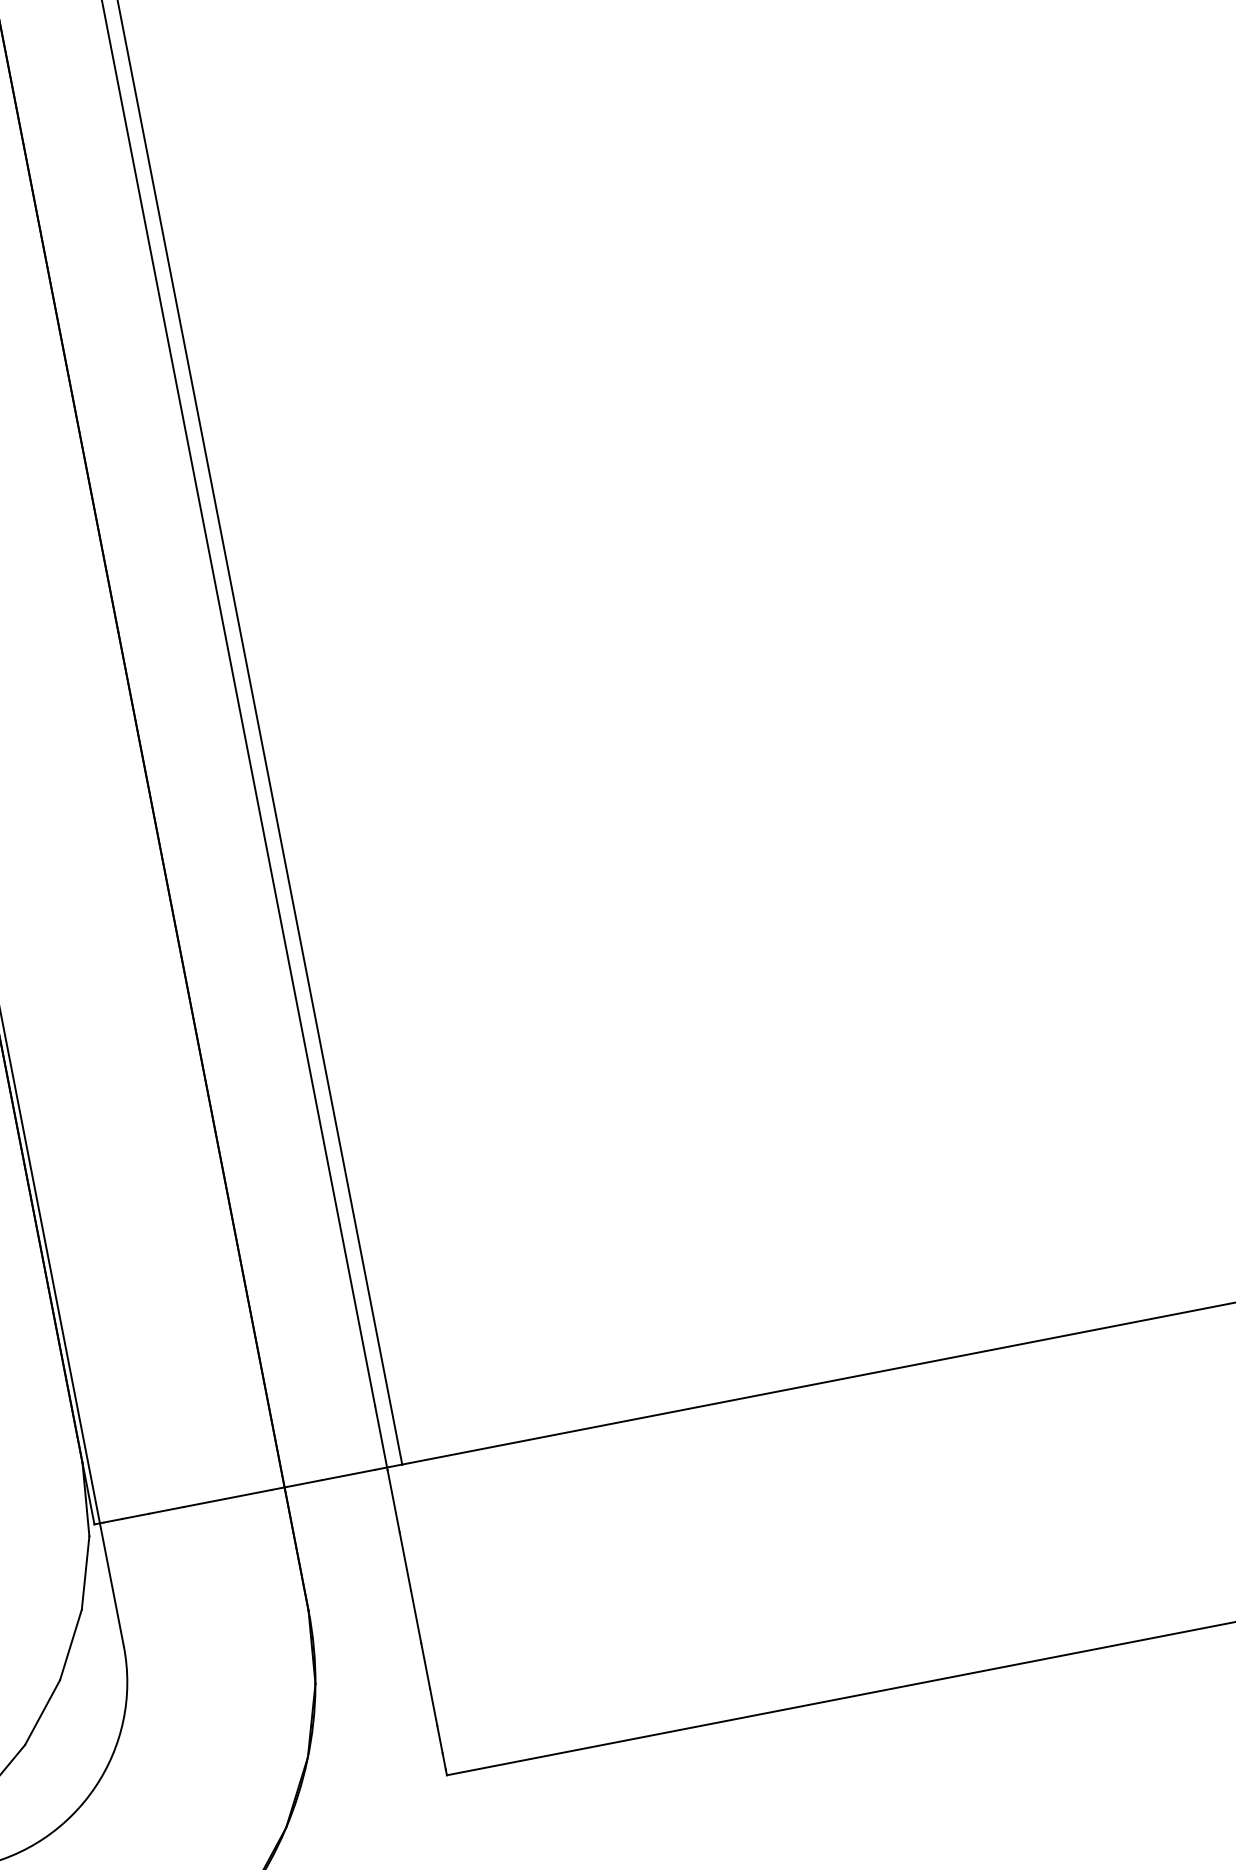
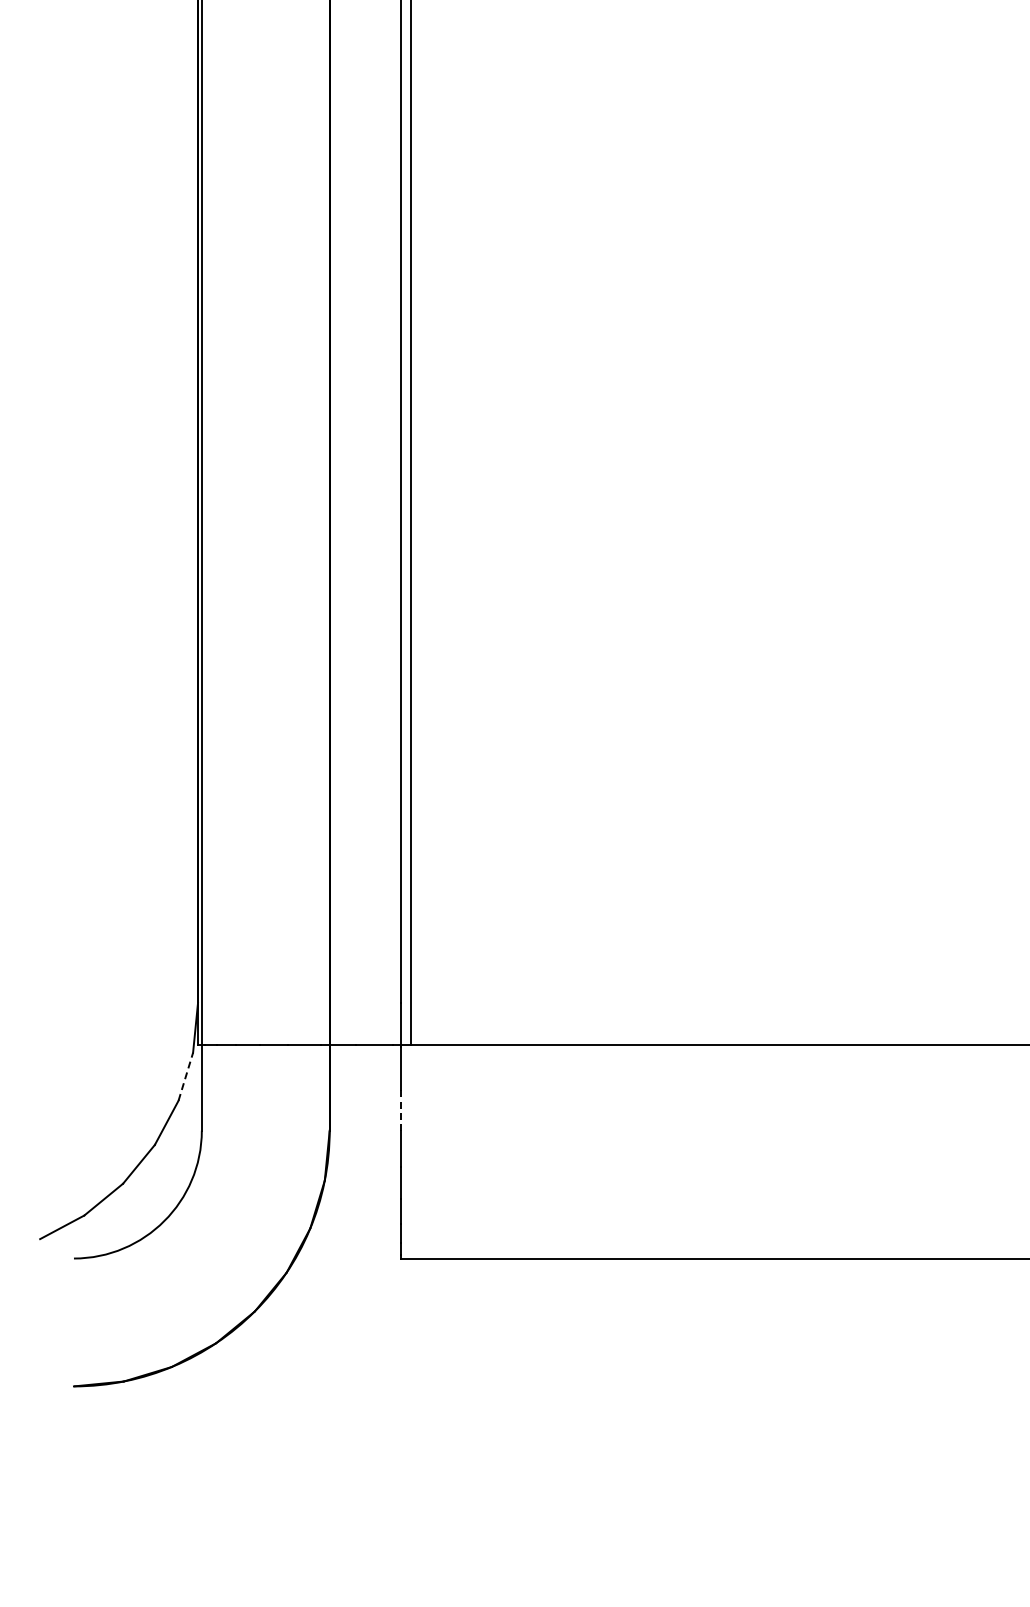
line: (405, 1562) -> (400, 1111), solid -> dashed
line: (85, 1572) -> (185, 1076), solid -> dashed

